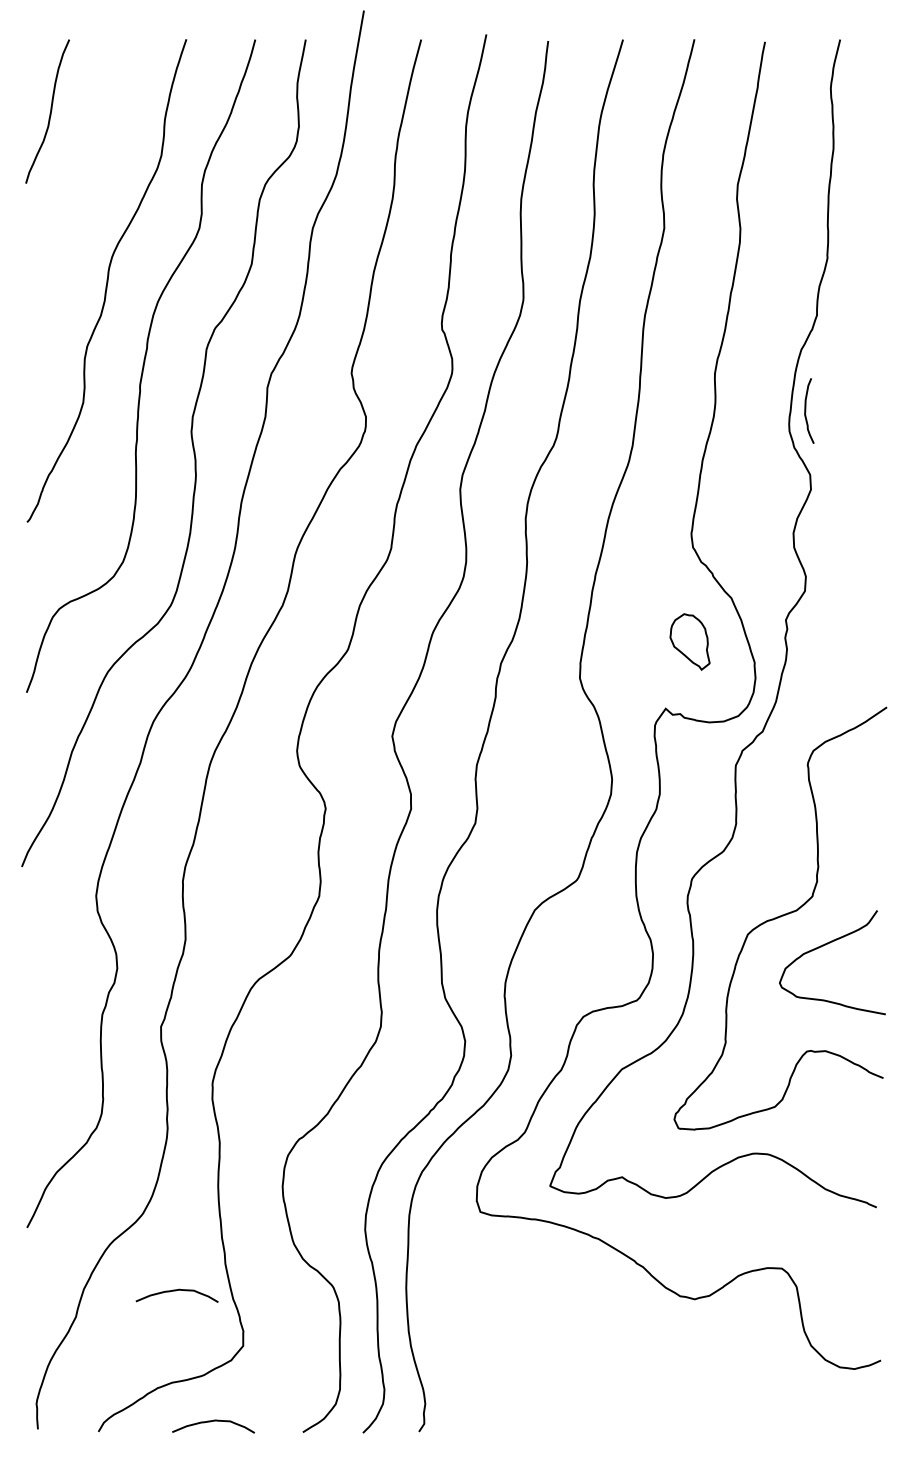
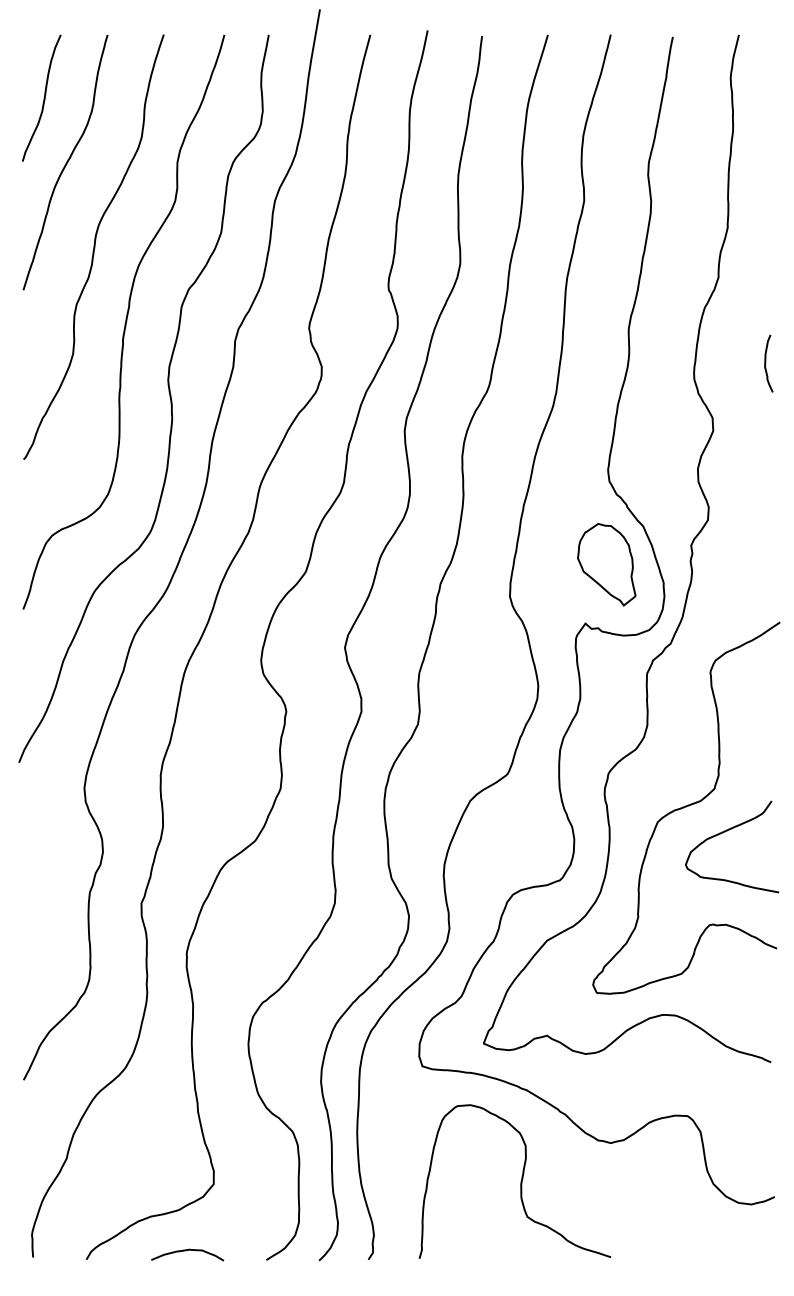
curve: (75, 184) -> (66, 162), added
curve: (806, 410) -> (766, 363), moved
part: (689, 641) -> (606, 564), size x1.67
curve: (175, 1291) -> (154, 1136), removed
curve: (591, 1342) -> (520, 1181), added

